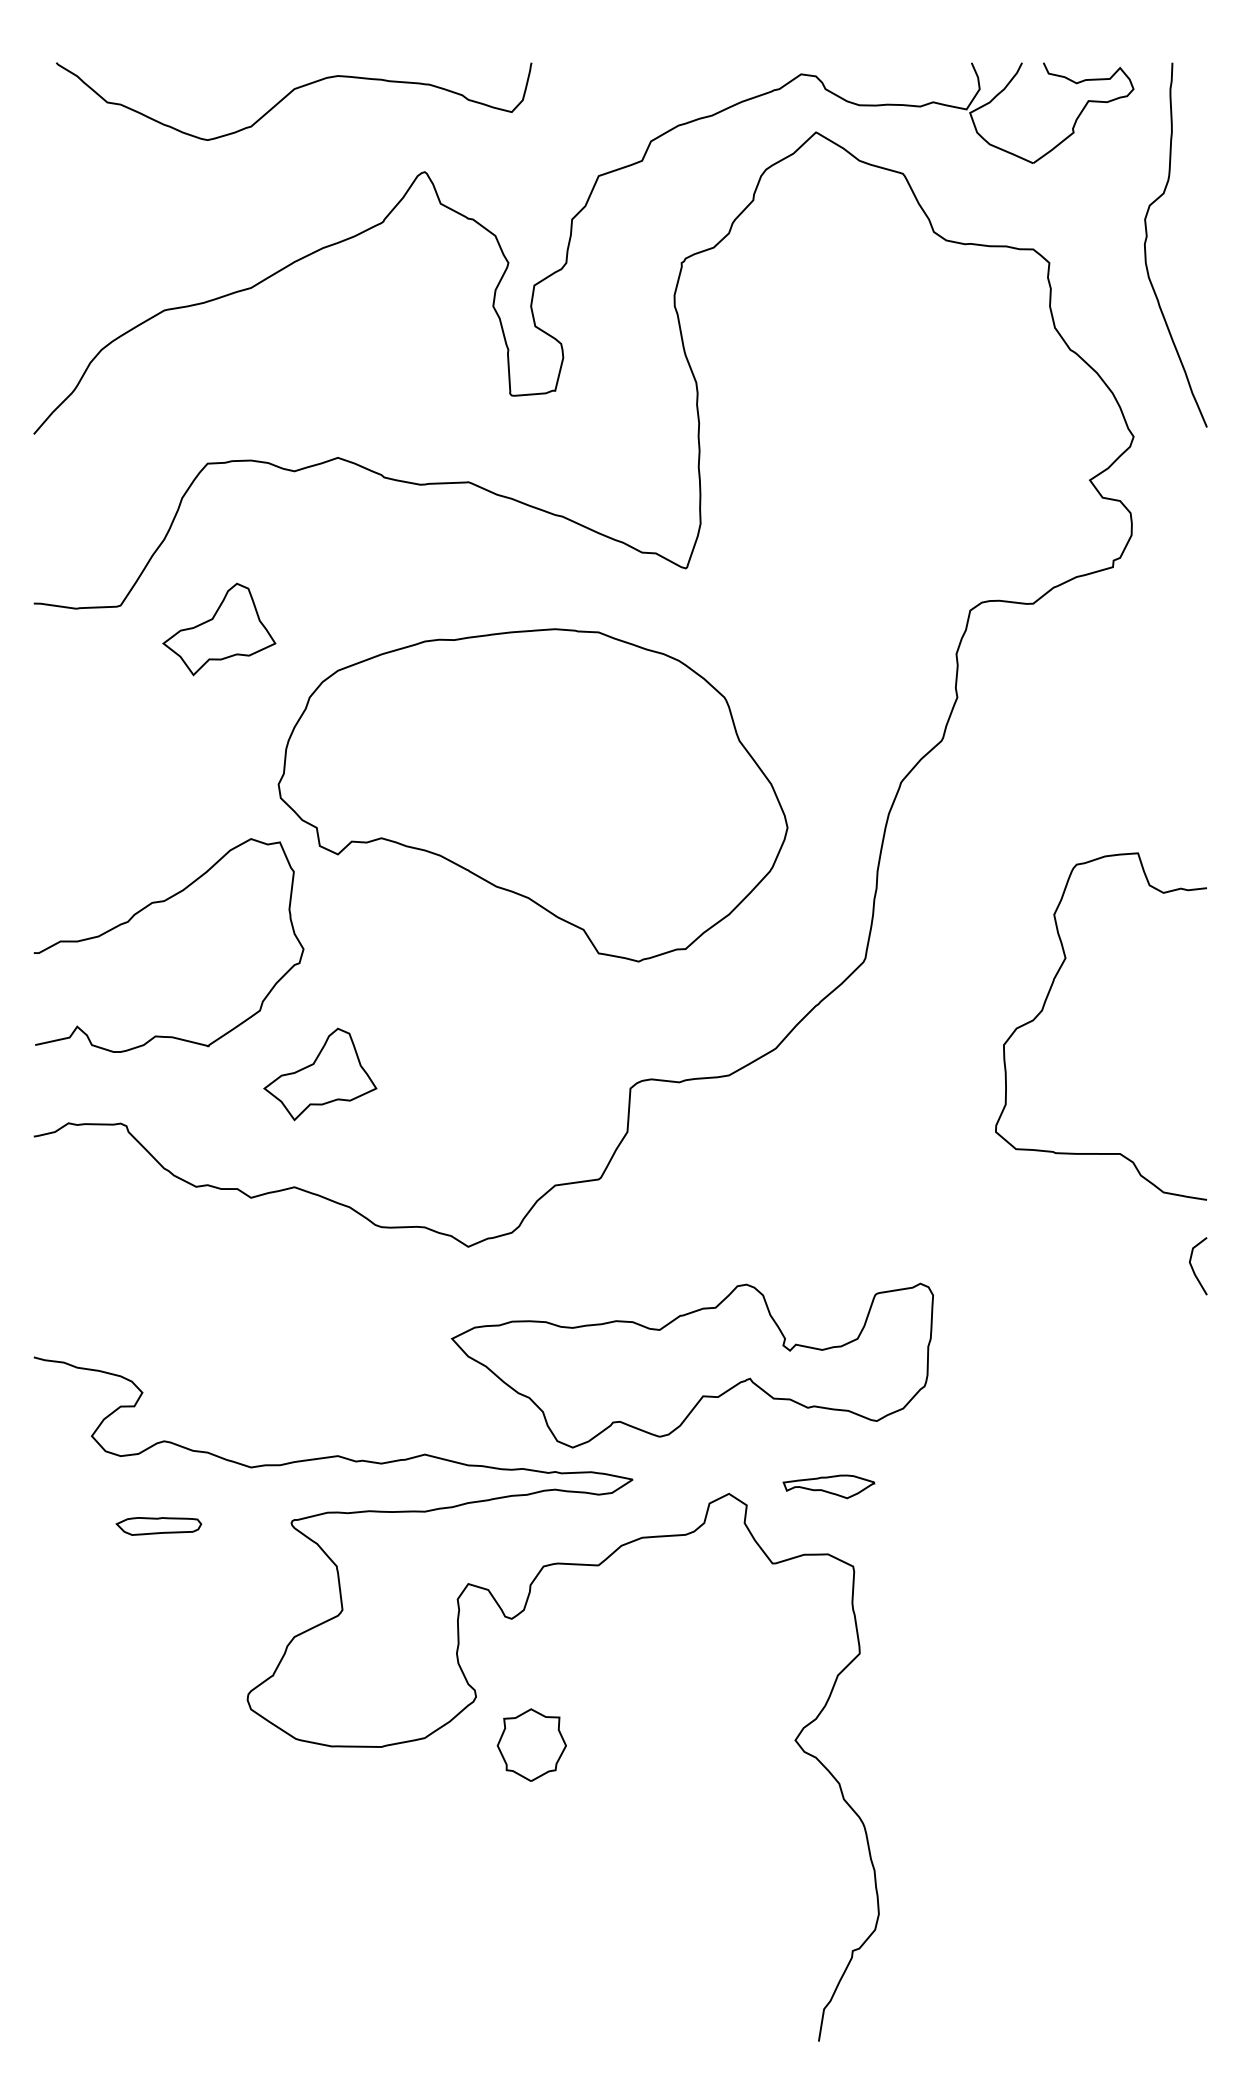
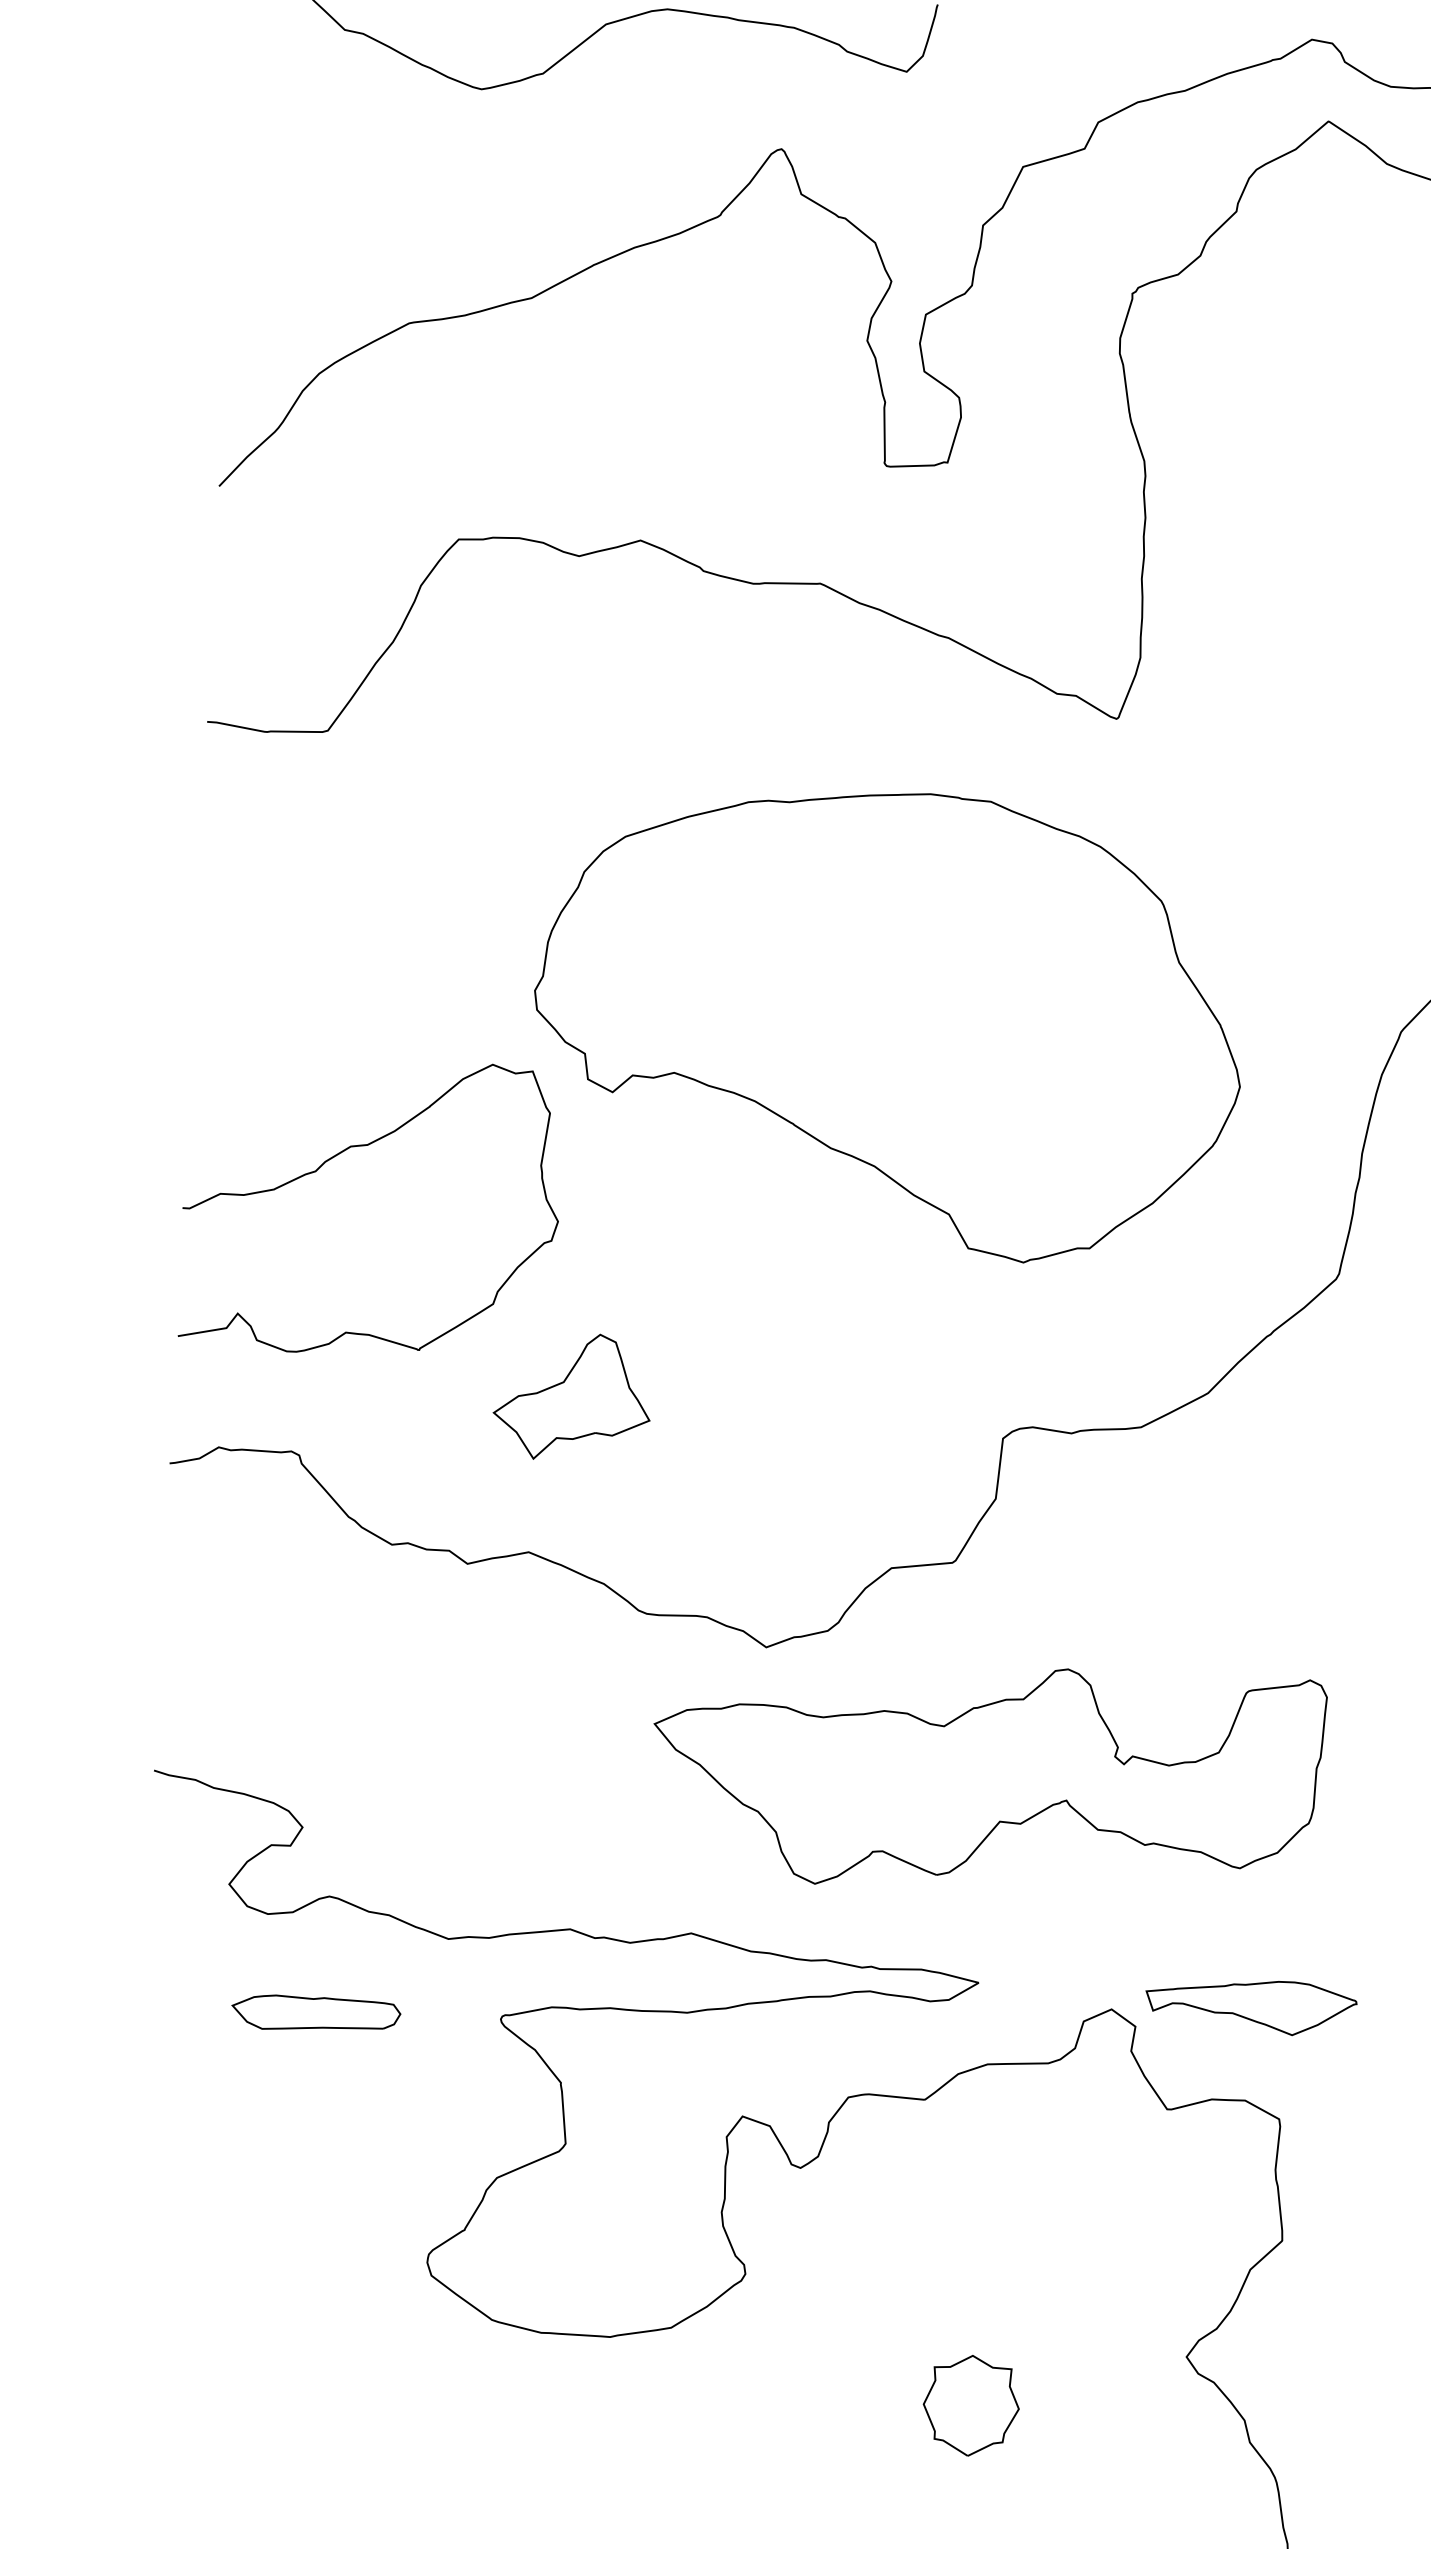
part: (219, 629) -> (463, 770), removed
part: (691, 1365) -> (985, 1777), moved
part: (828, 1486) -> (1250, 2006), size x1.67
part: (158, 1526) -> (315, 2014), size x1.43
part: (531, 1744) -> (970, 2404), moved

